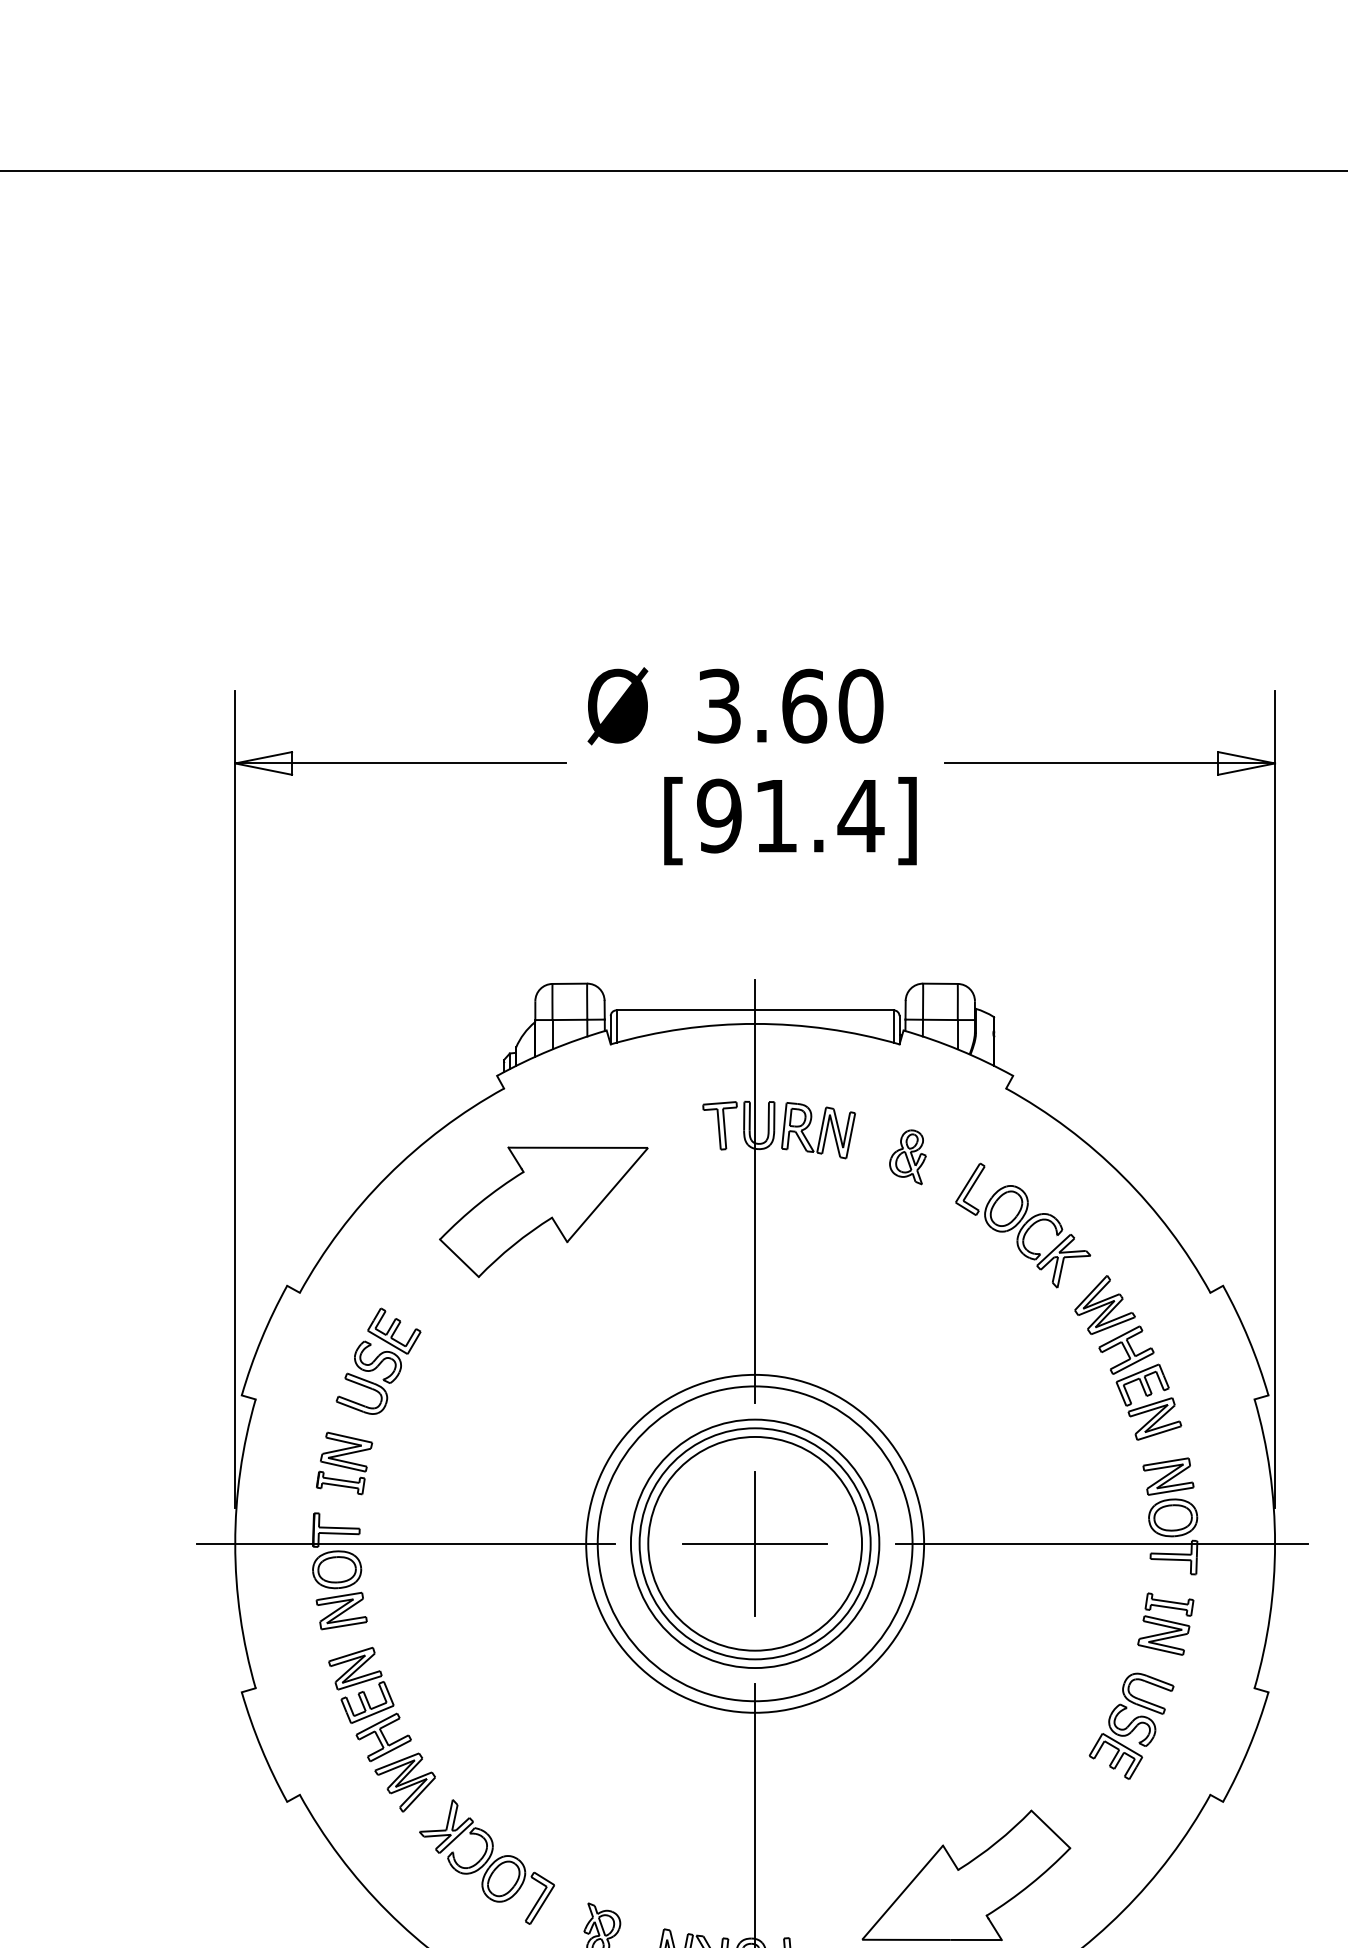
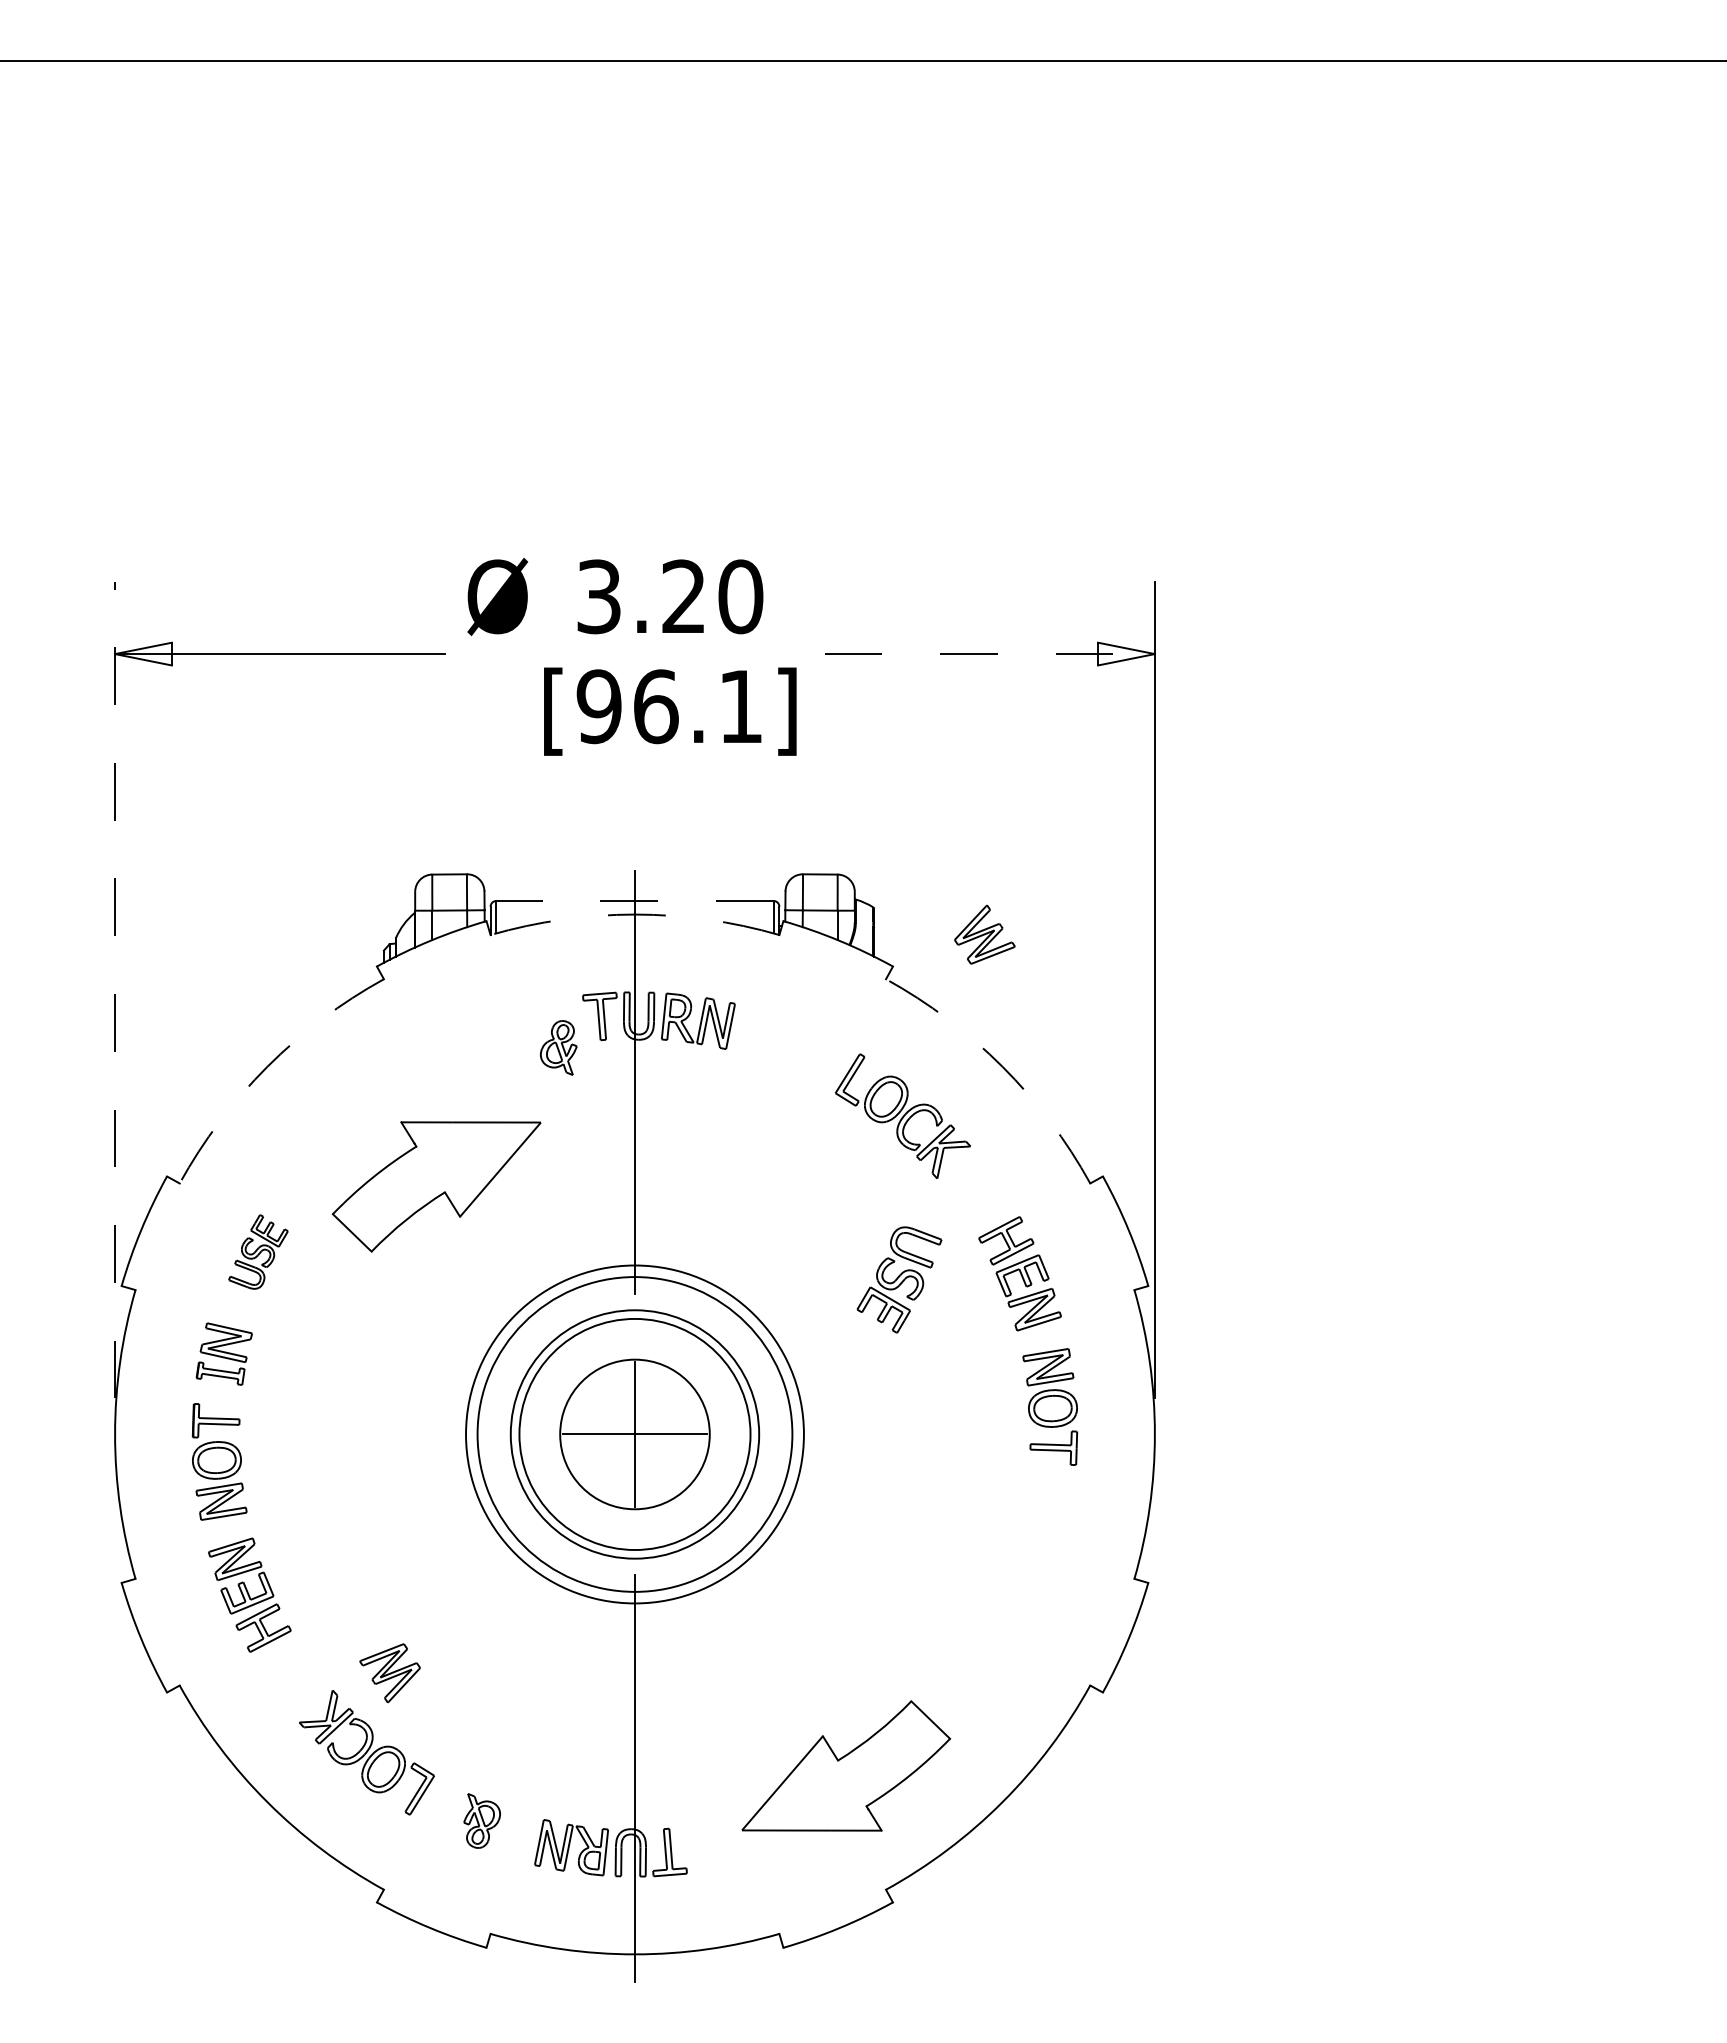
text: (804, 705) -> (684, 596), 3.60 -> 3.20
line: (1110, 763) -> (990, 654), solid -> dashed
text: (819, 815) -> (699, 706), [91.4] -> [96.1]
line: (754, 1009) -> (634, 900), solid -> dashed
arc: (754, 1023) -> (634, 914), solid -> dashed
line: (235, 1098) -> (115, 989), solid -> dashed
part: (907, 1156) -> (558, 1047), moved
arc: (387, 1175) -> (267, 1066), solid -> dashed
arc: (1122, 1175) -> (1002, 1066), solid -> dashed
part: (543, 1211) -> (436, 1186), moved
part: (1104, 1304) -> (984, 934), moved
part: (378, 1360) -> (258, 1251), size x0.7
line: (405, 1543) -> (285, 1434), removed
circle: (754, 1543) -> (634, 1434), size x0.7
line: (1101, 1543) -> (981, 1434), removed
part: (1165, 1623) -> (1045, 1514), removed
part: (1131, 1725) -> (899, 1279), moved
part: (404, 1782) -> (389, 1673), moved

